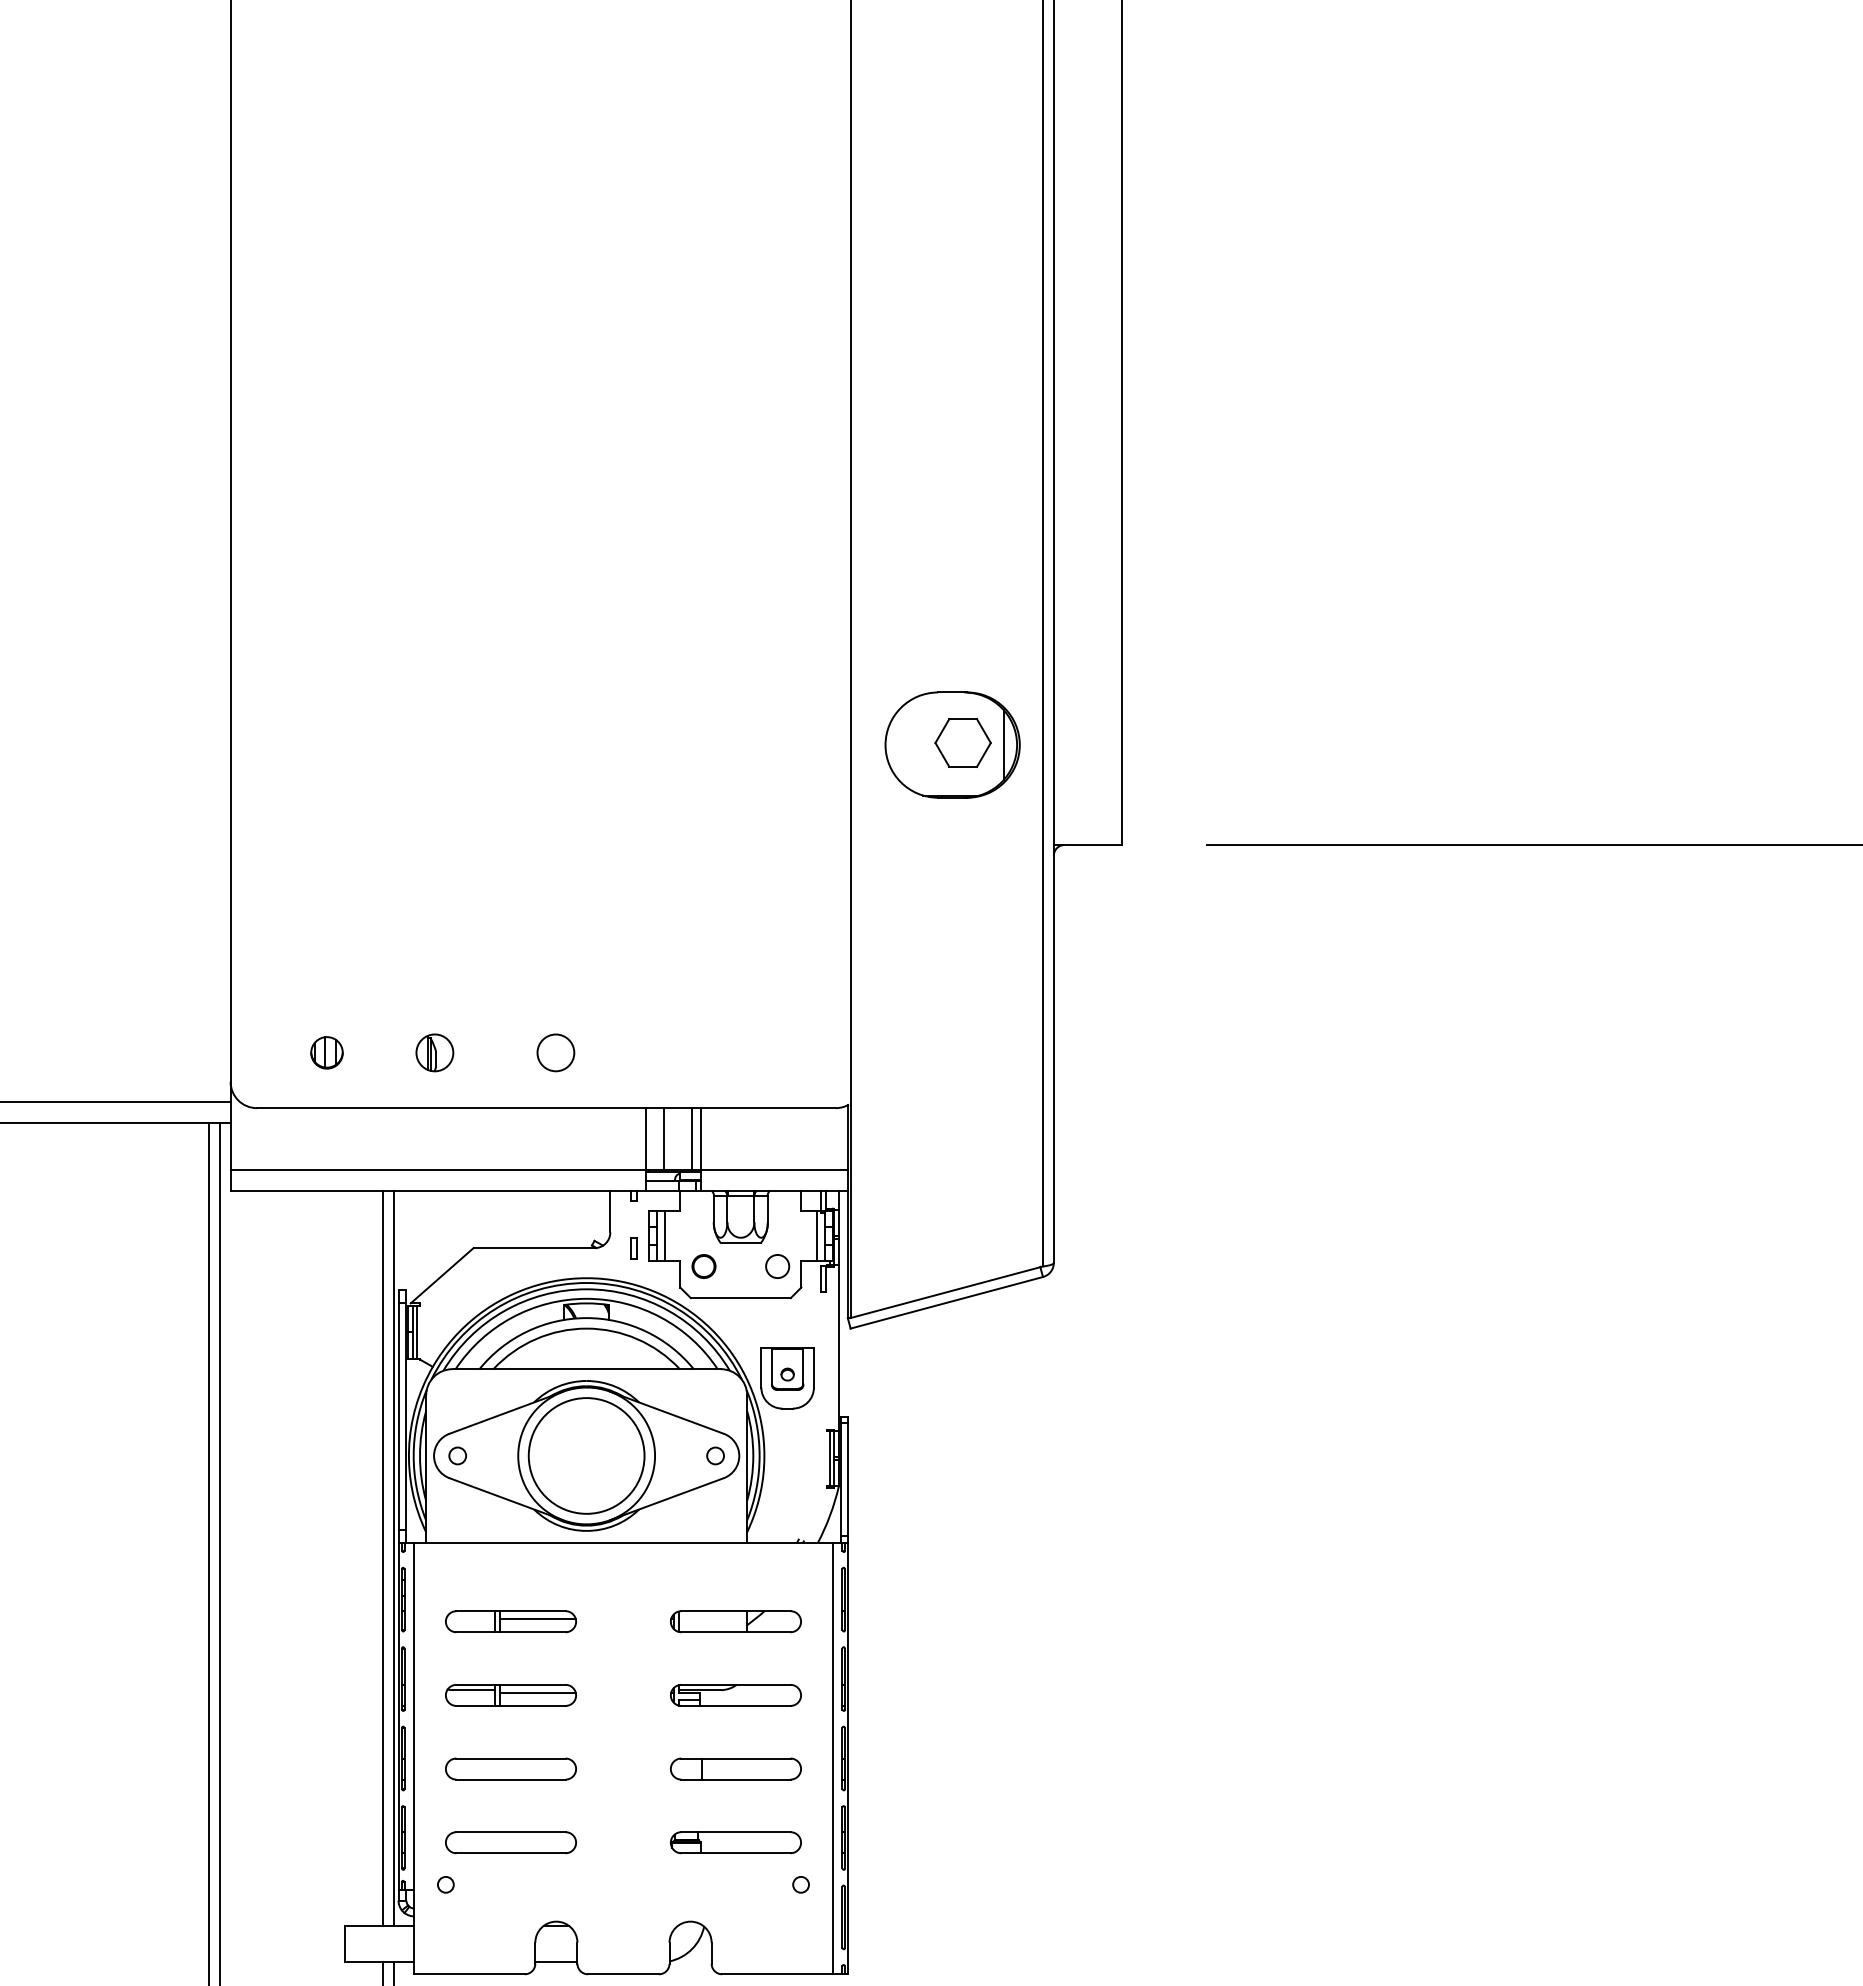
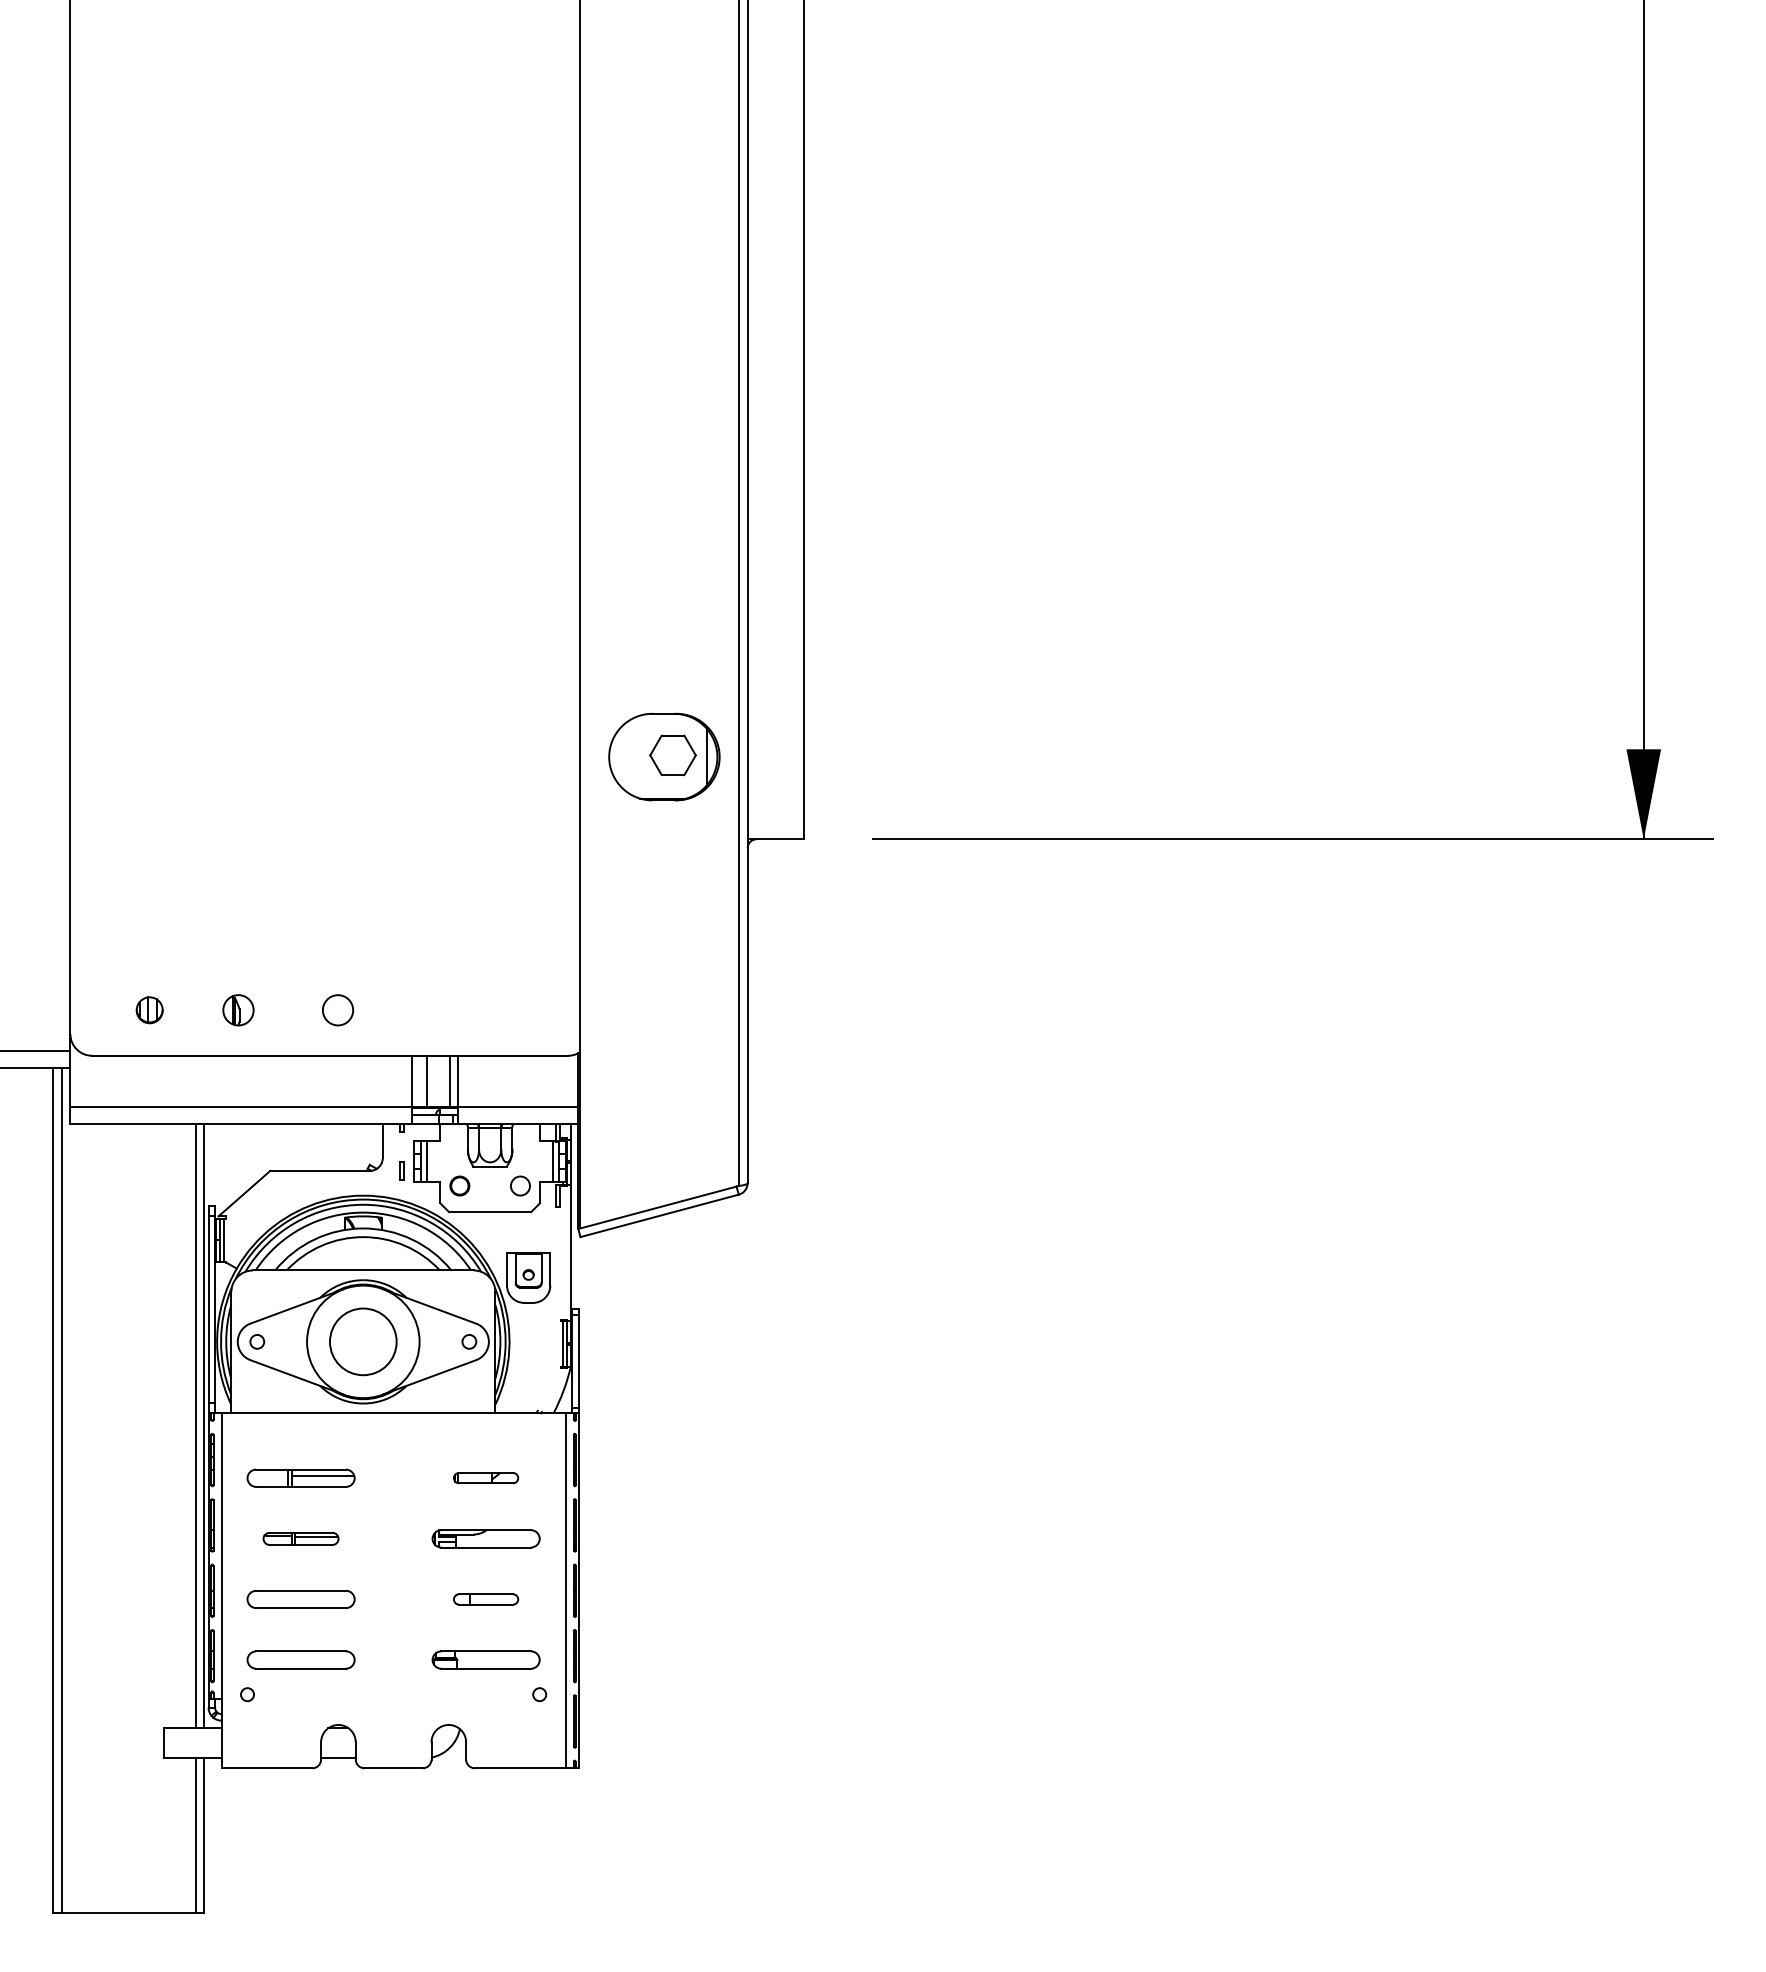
circle: (585, 1455) -> (362, 1341), size x0.7
part: (735, 1620) -> (485, 1477), size x0.6
part: (510, 1694) -> (300, 1538), size x0.7
part: (735, 1769) -> (485, 1599), size x0.6

